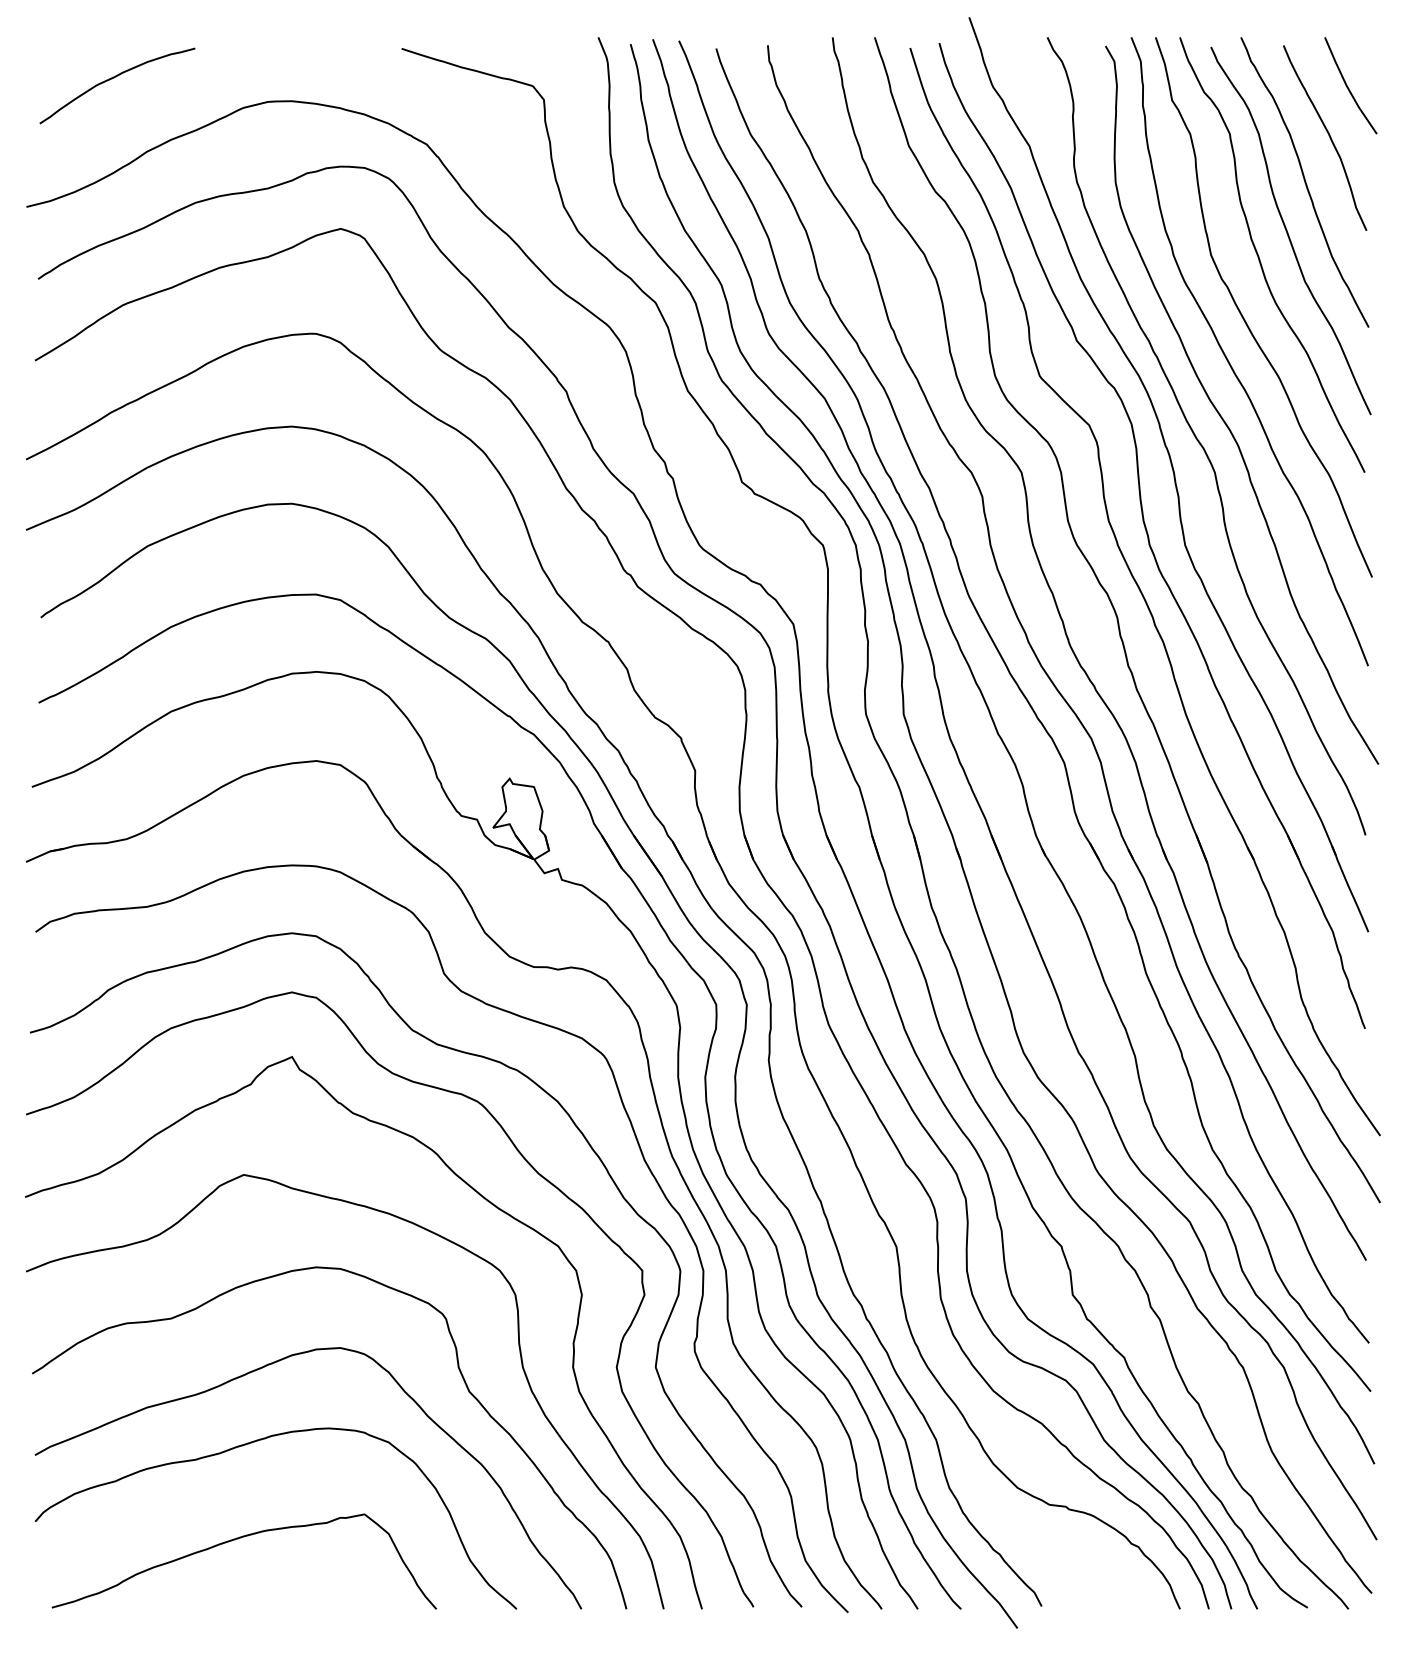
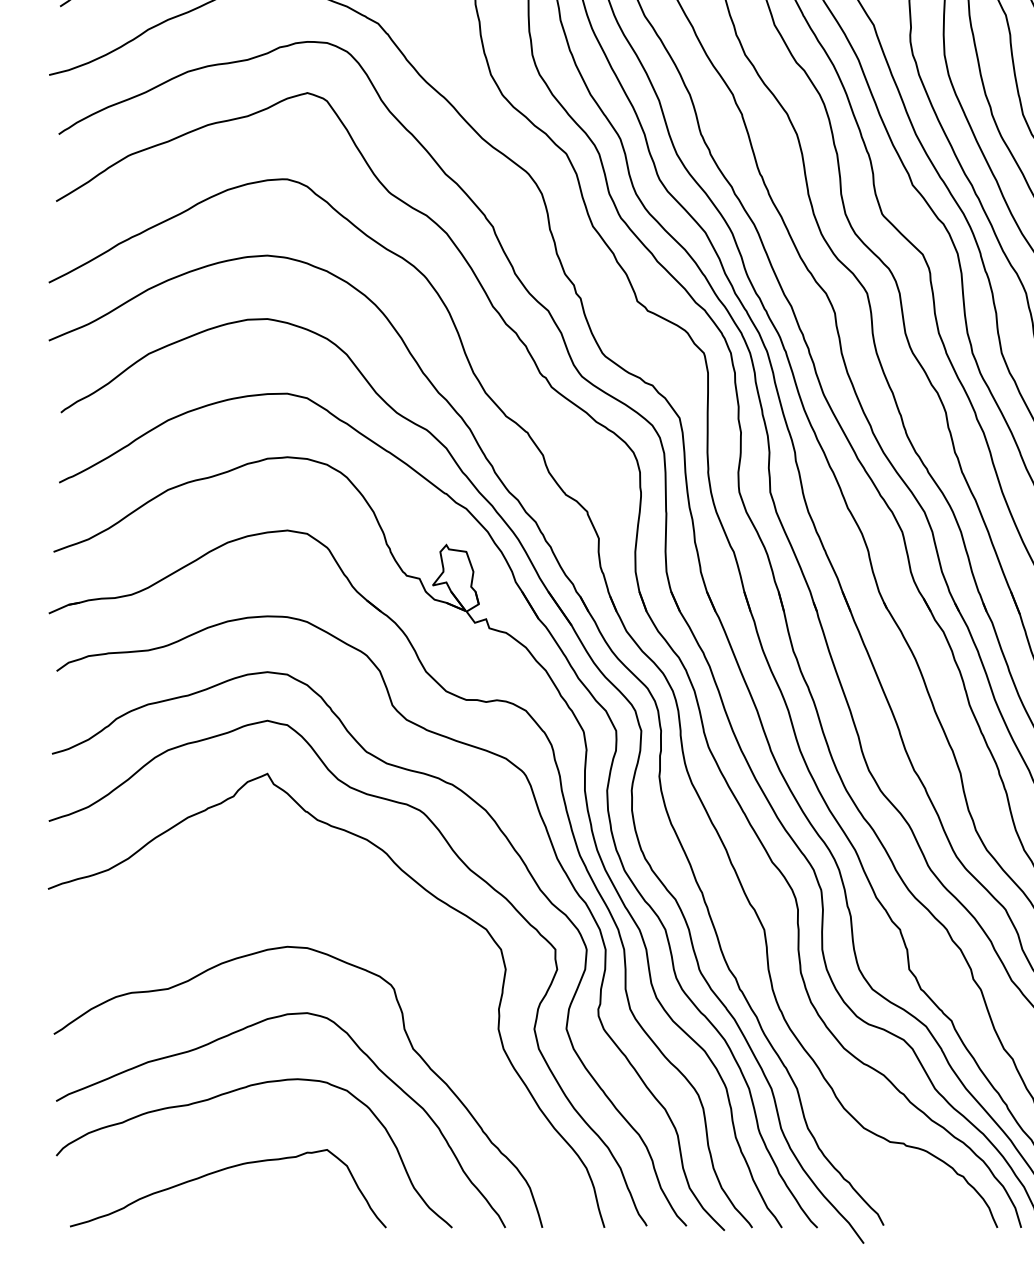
curve: (520, 1360) -> (455, 1023), removed

